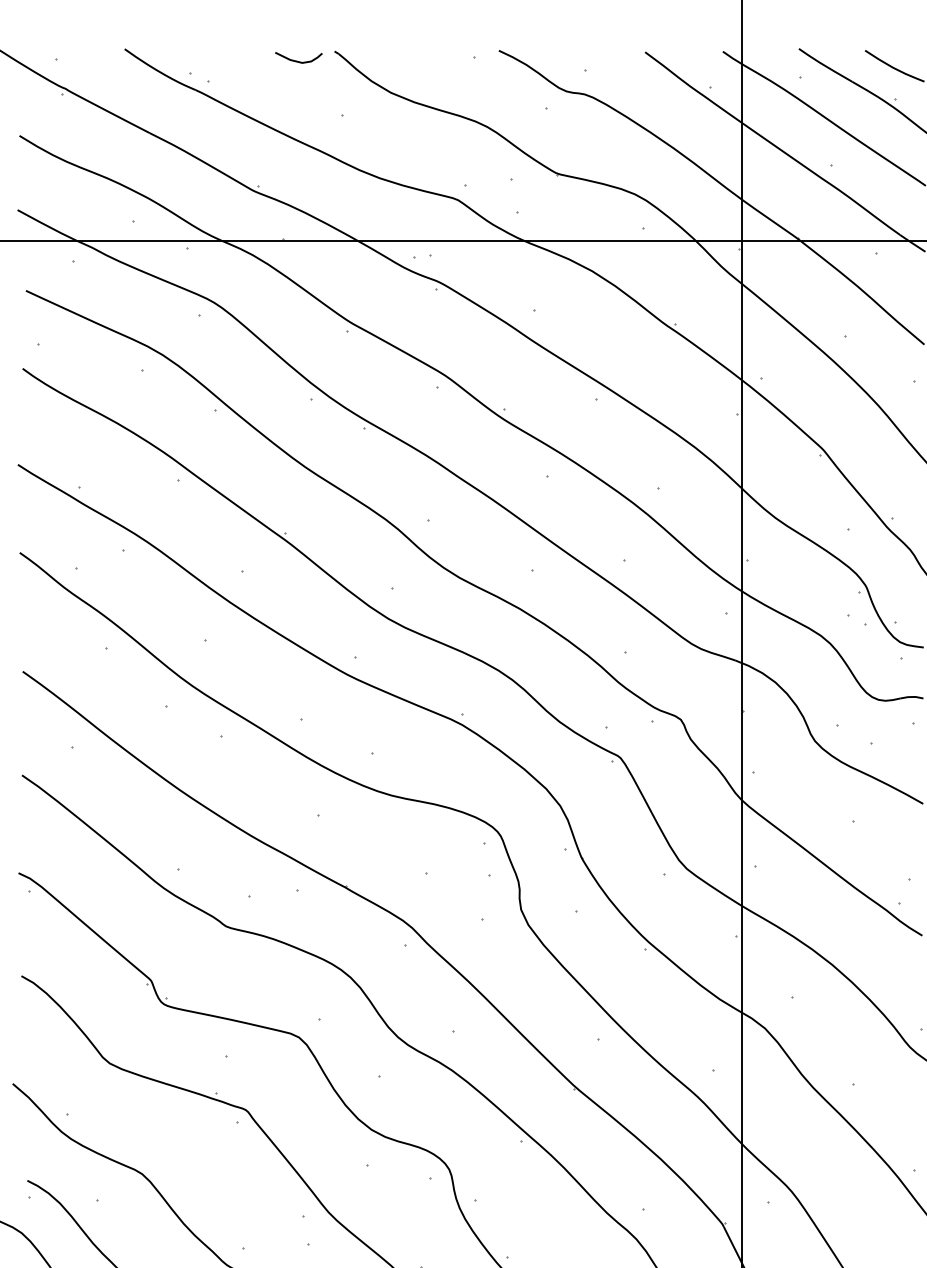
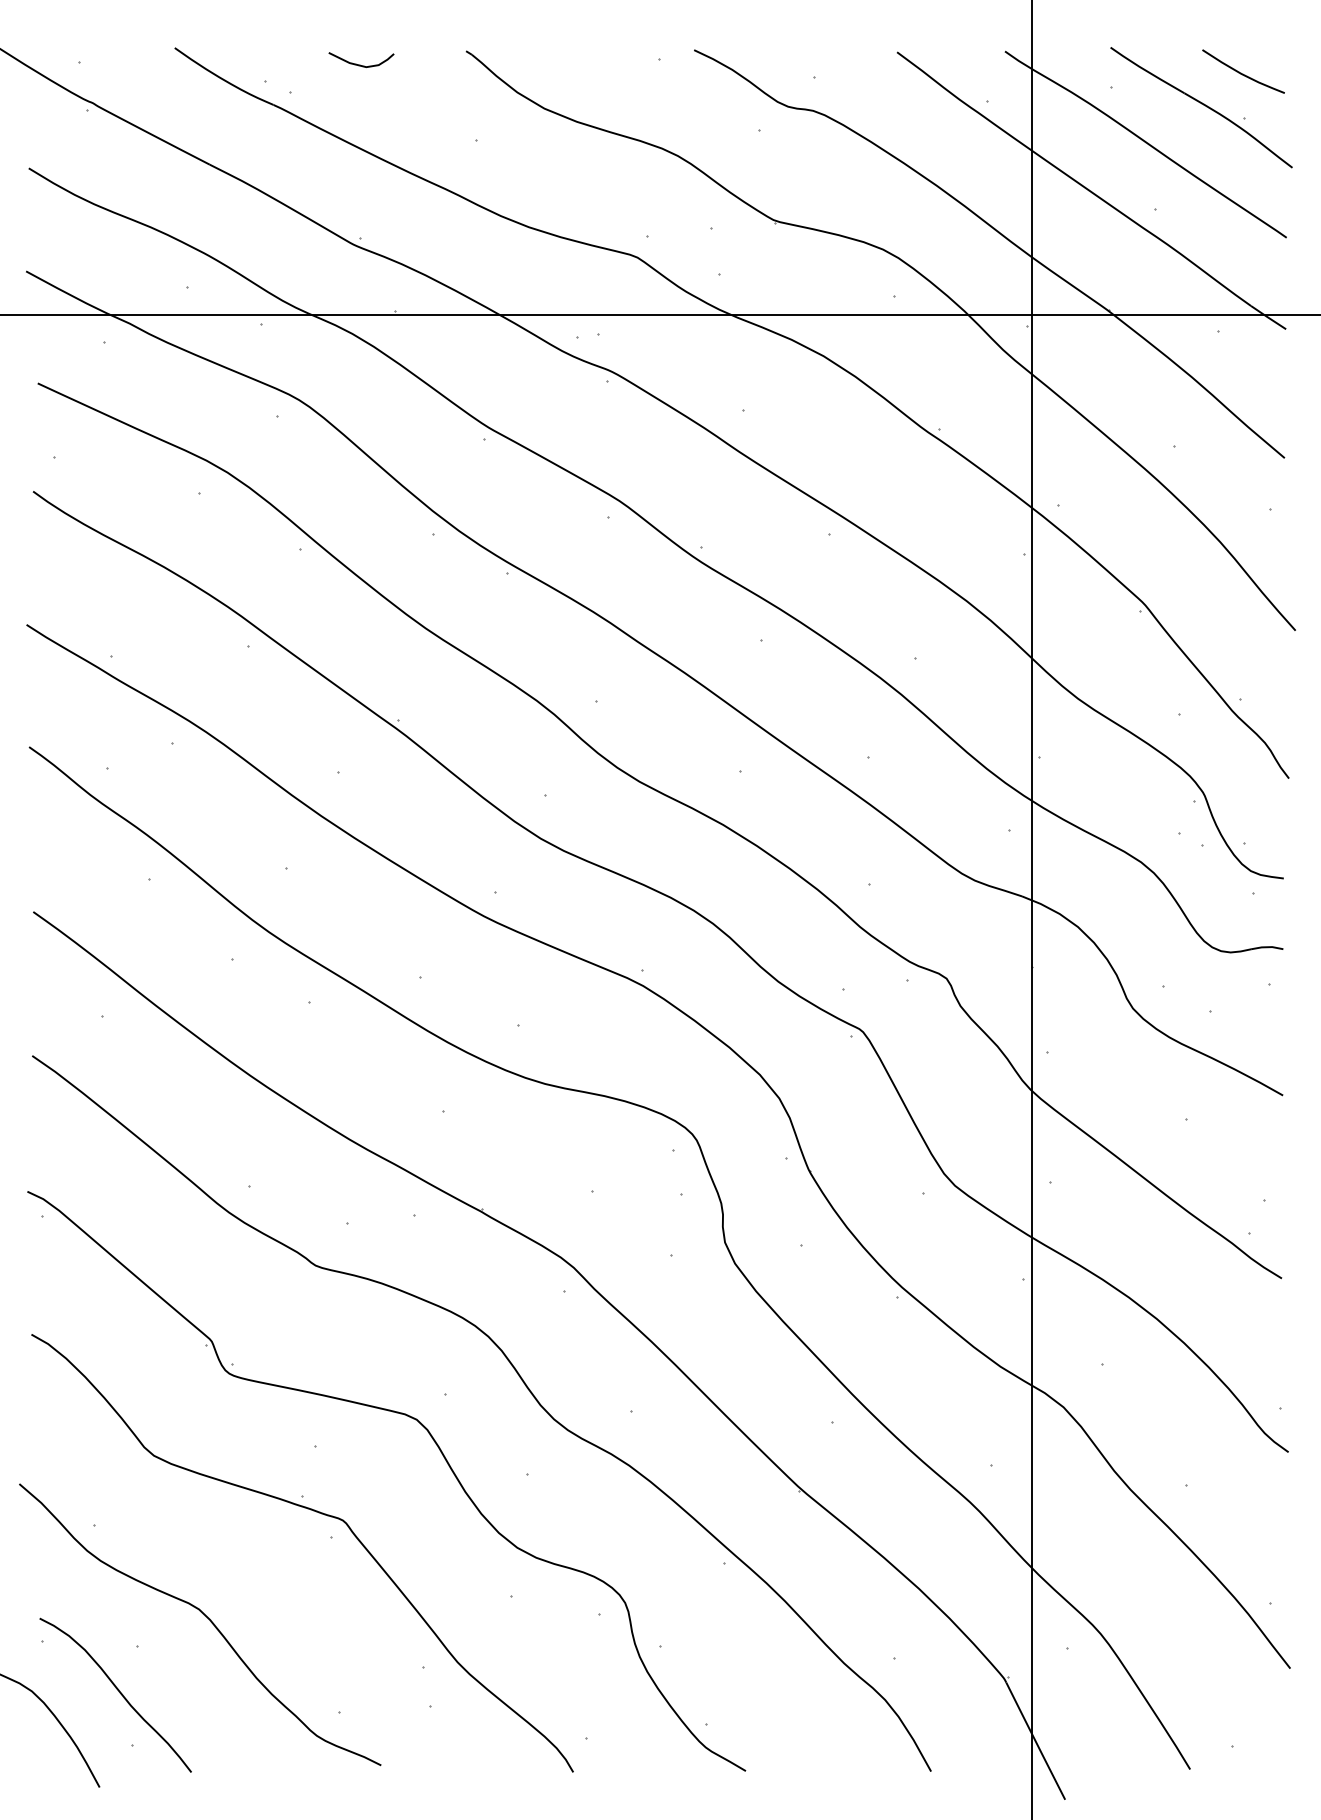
curve: (298, 61) -> (360, 64), moved

